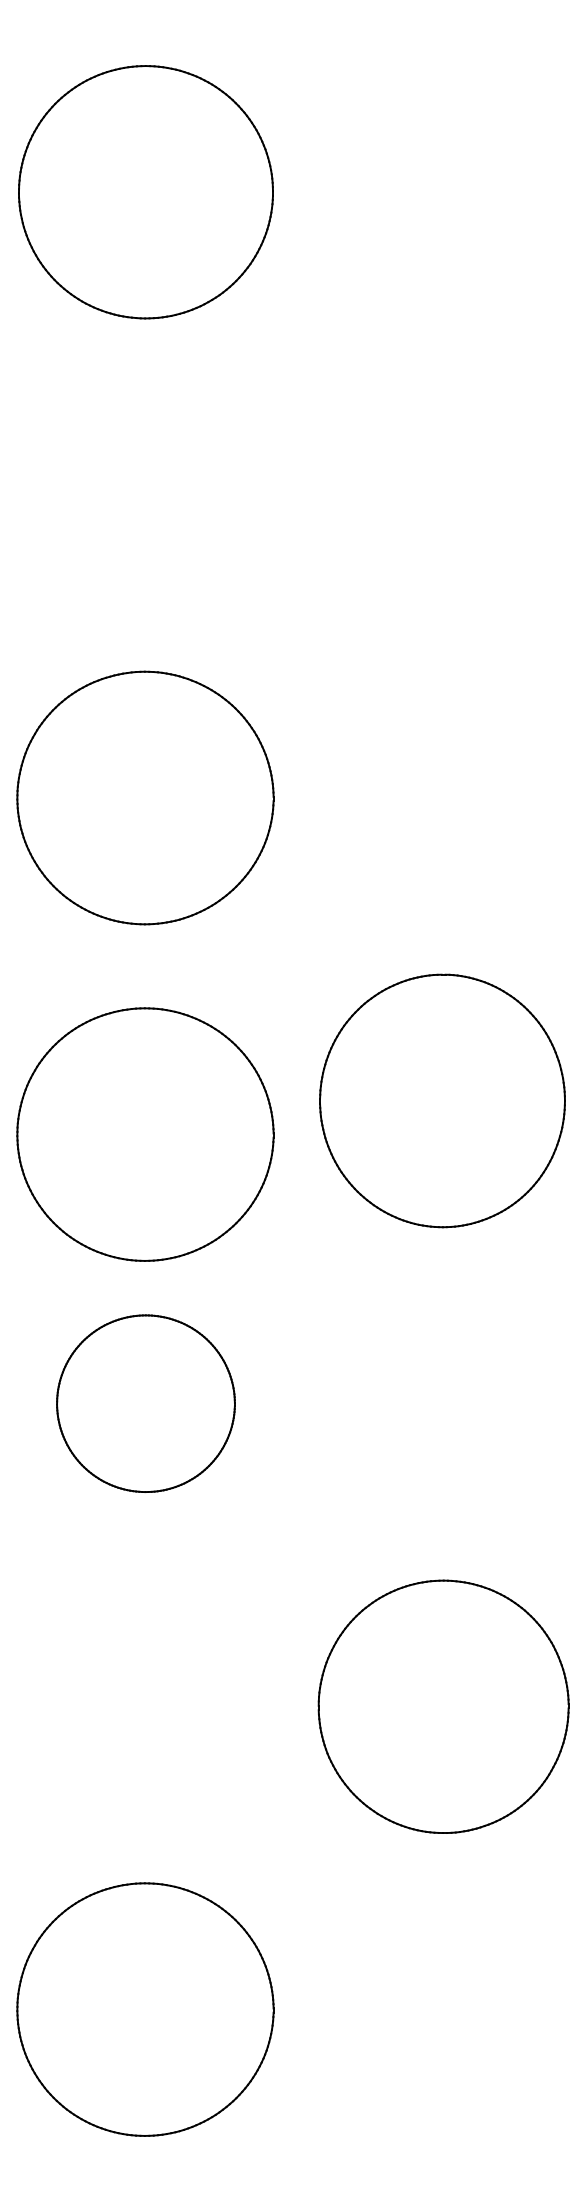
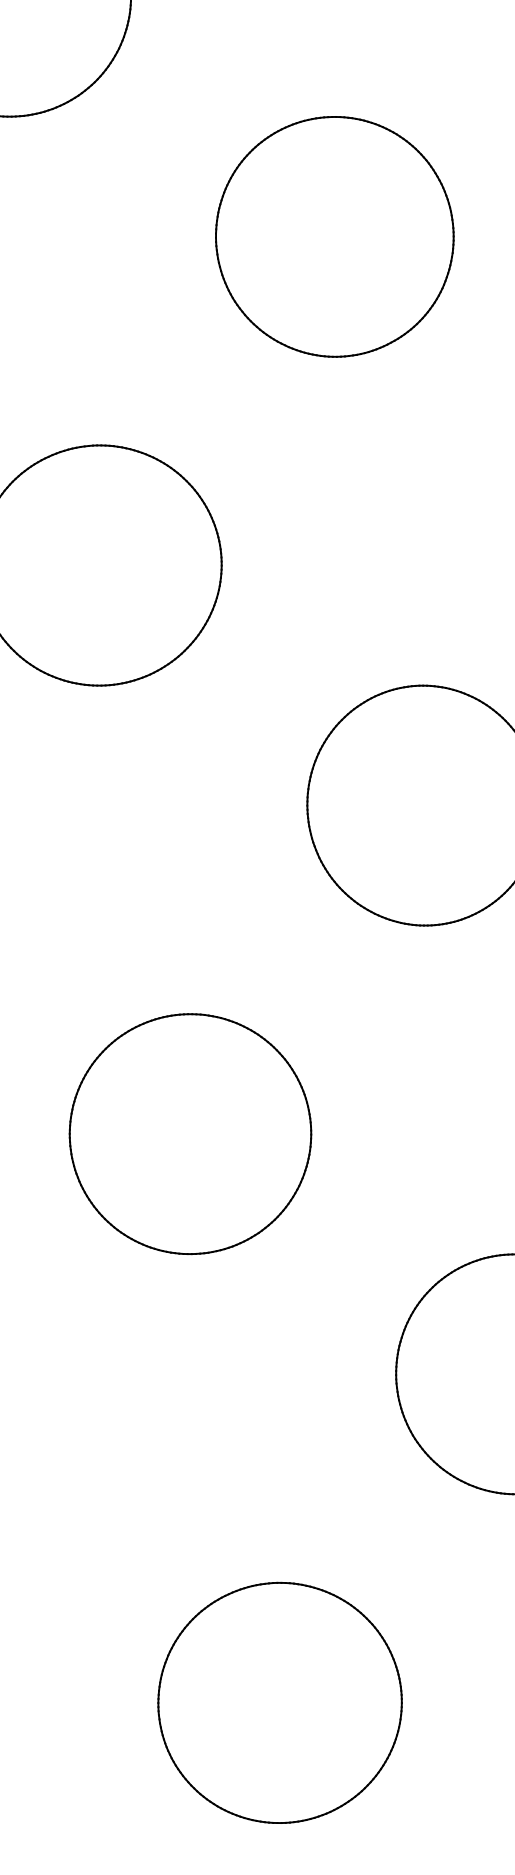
part: (443, 495) -> (334, 237), added
part: (145, 1134) -> (149, 881), removed
part: (145, 1403) -> (189, 1133), size x1.43

